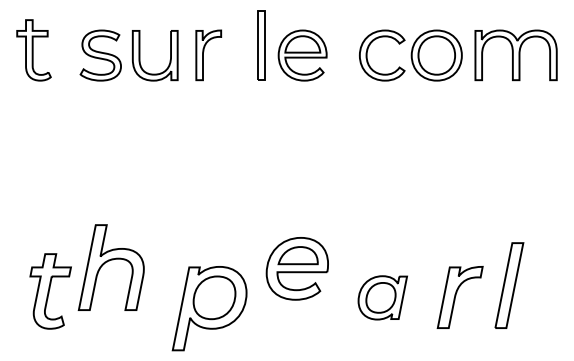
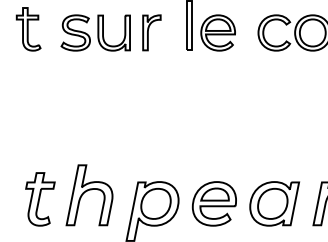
part: (110, 267) -> (88, 195), moved
part: (296, 268) -> (213, 203), moved
part: (382, 297) -> (274, 203), size x1.43

